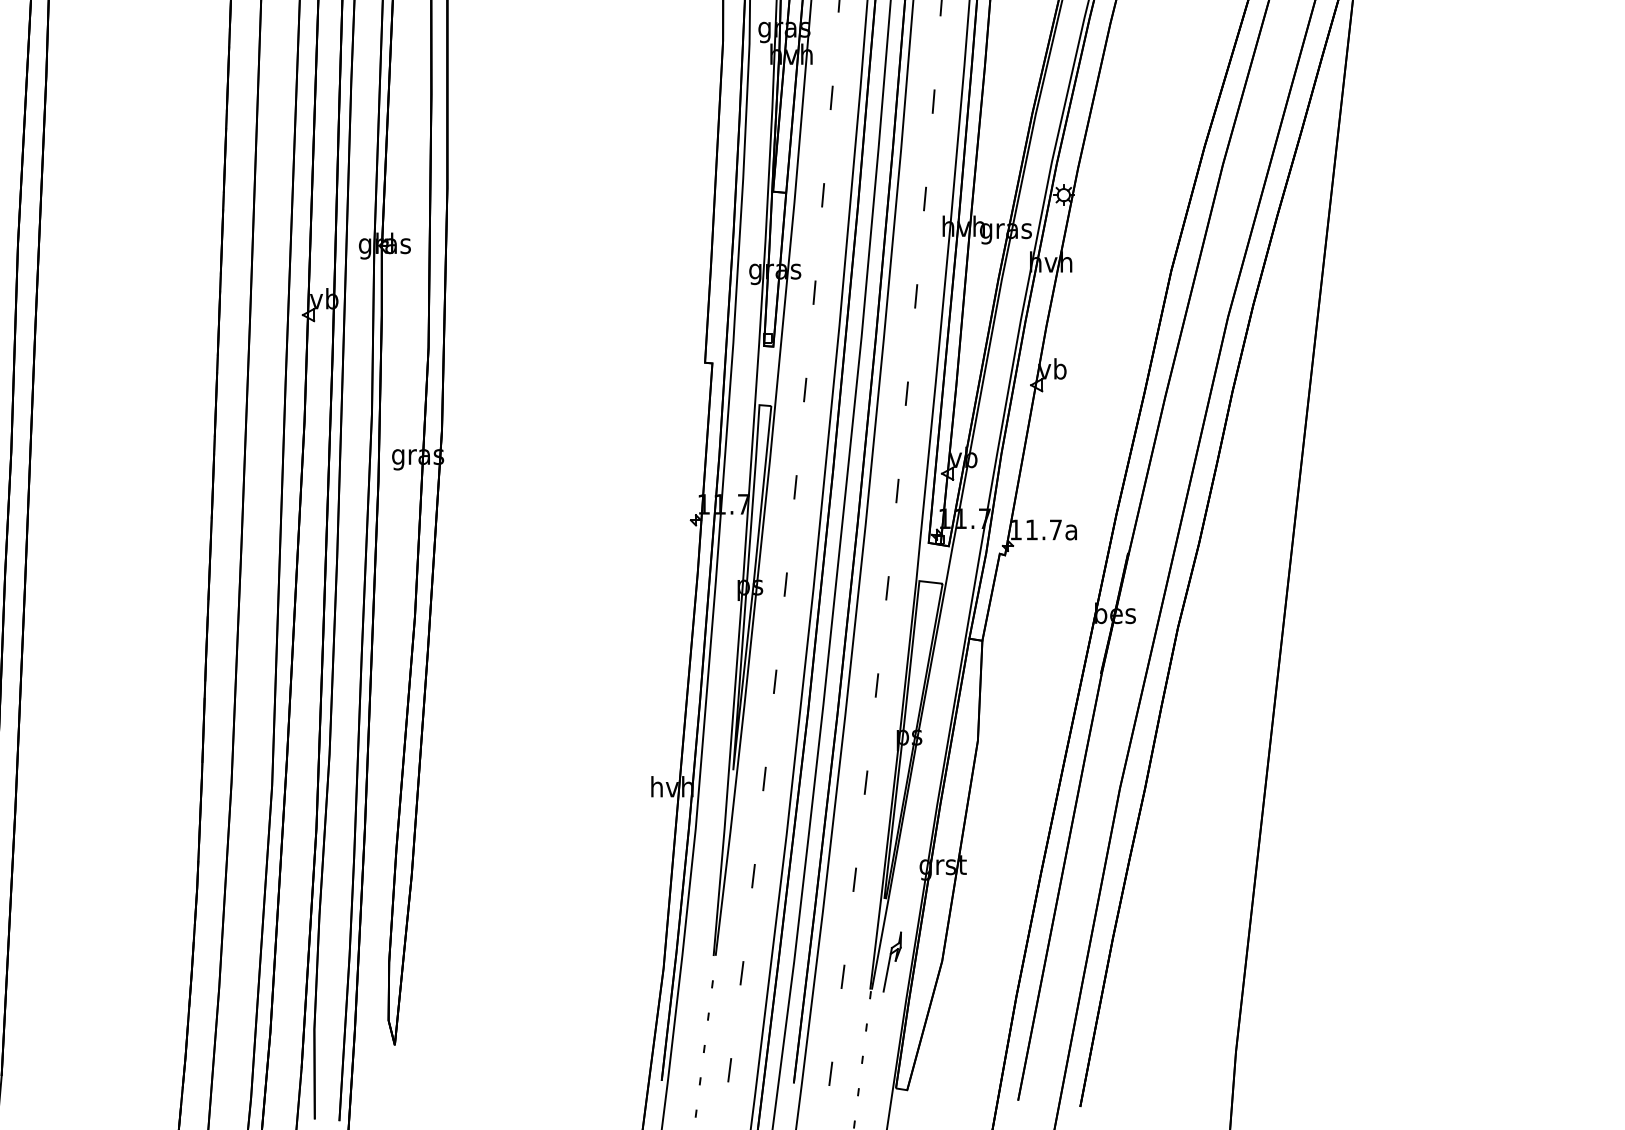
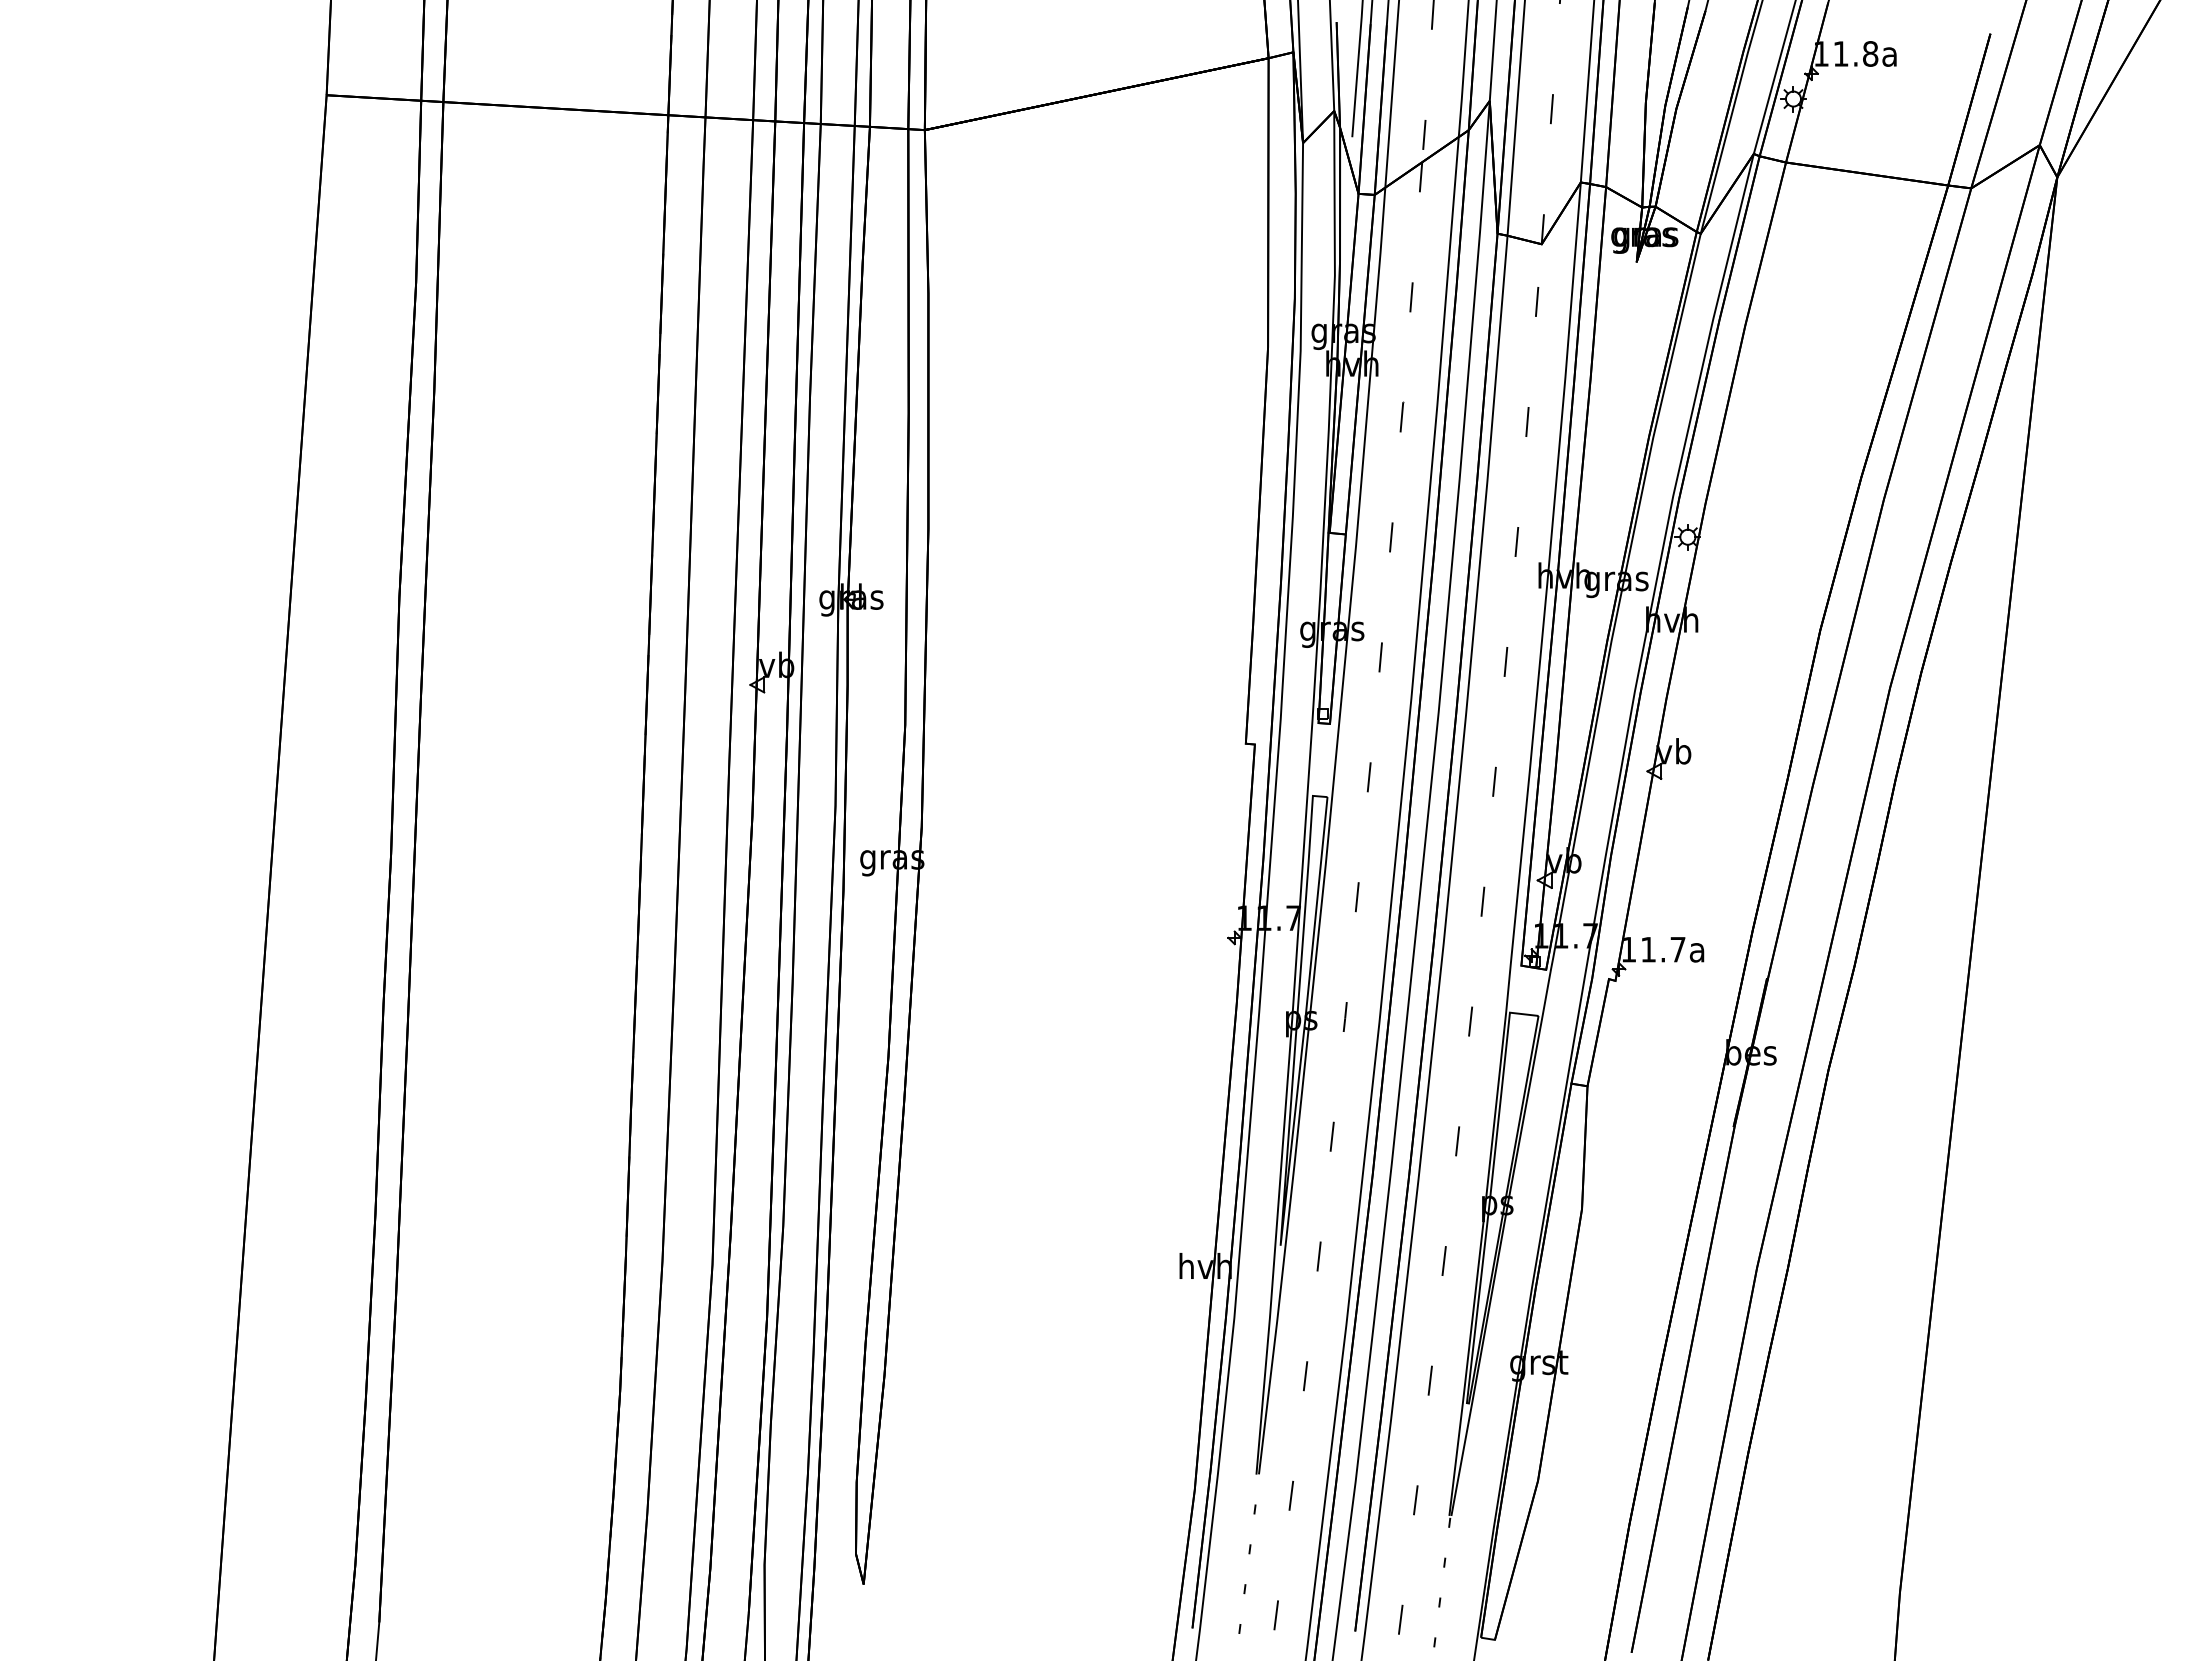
part: (892, 961) -> (1476, 1481), removed

